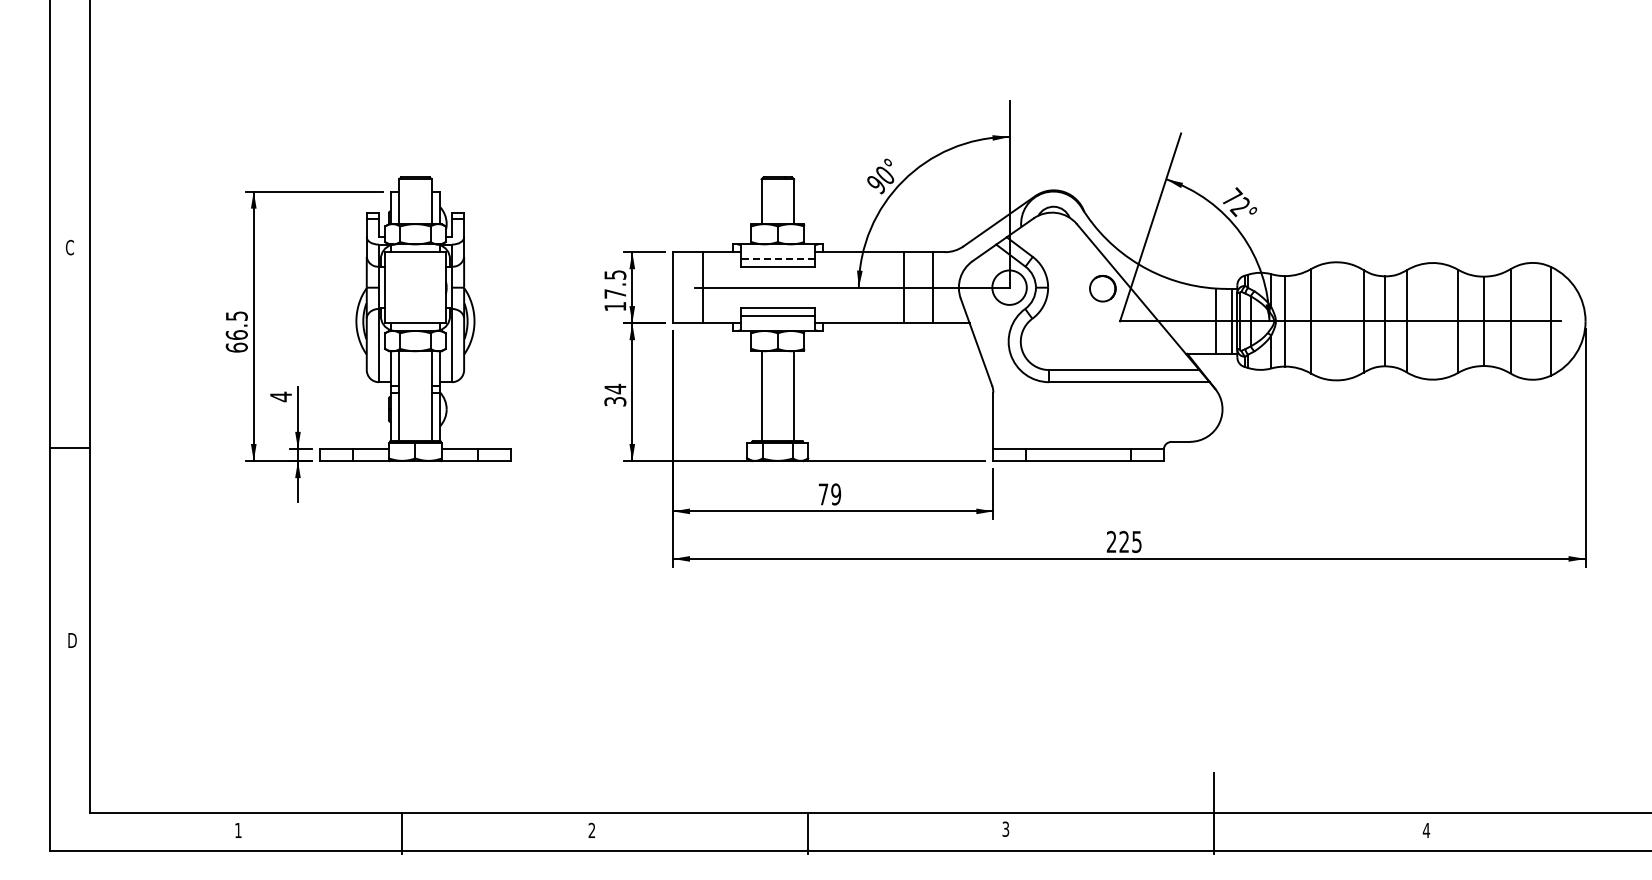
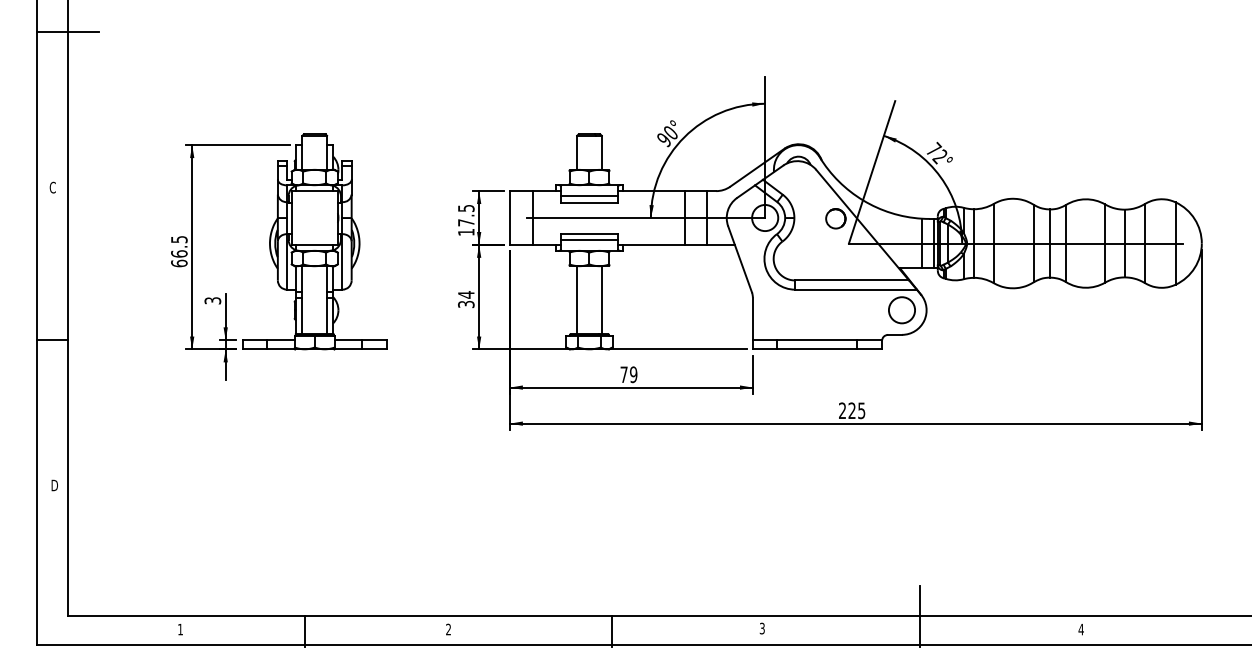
line: (89, 42) -> (67, 32), added
line: (777, 259) -> (589, 196), dashed -> solid
text: (281, 396) -> (213, 300), 4 -> 3
circle: (1190, 409) -> (902, 310), added

